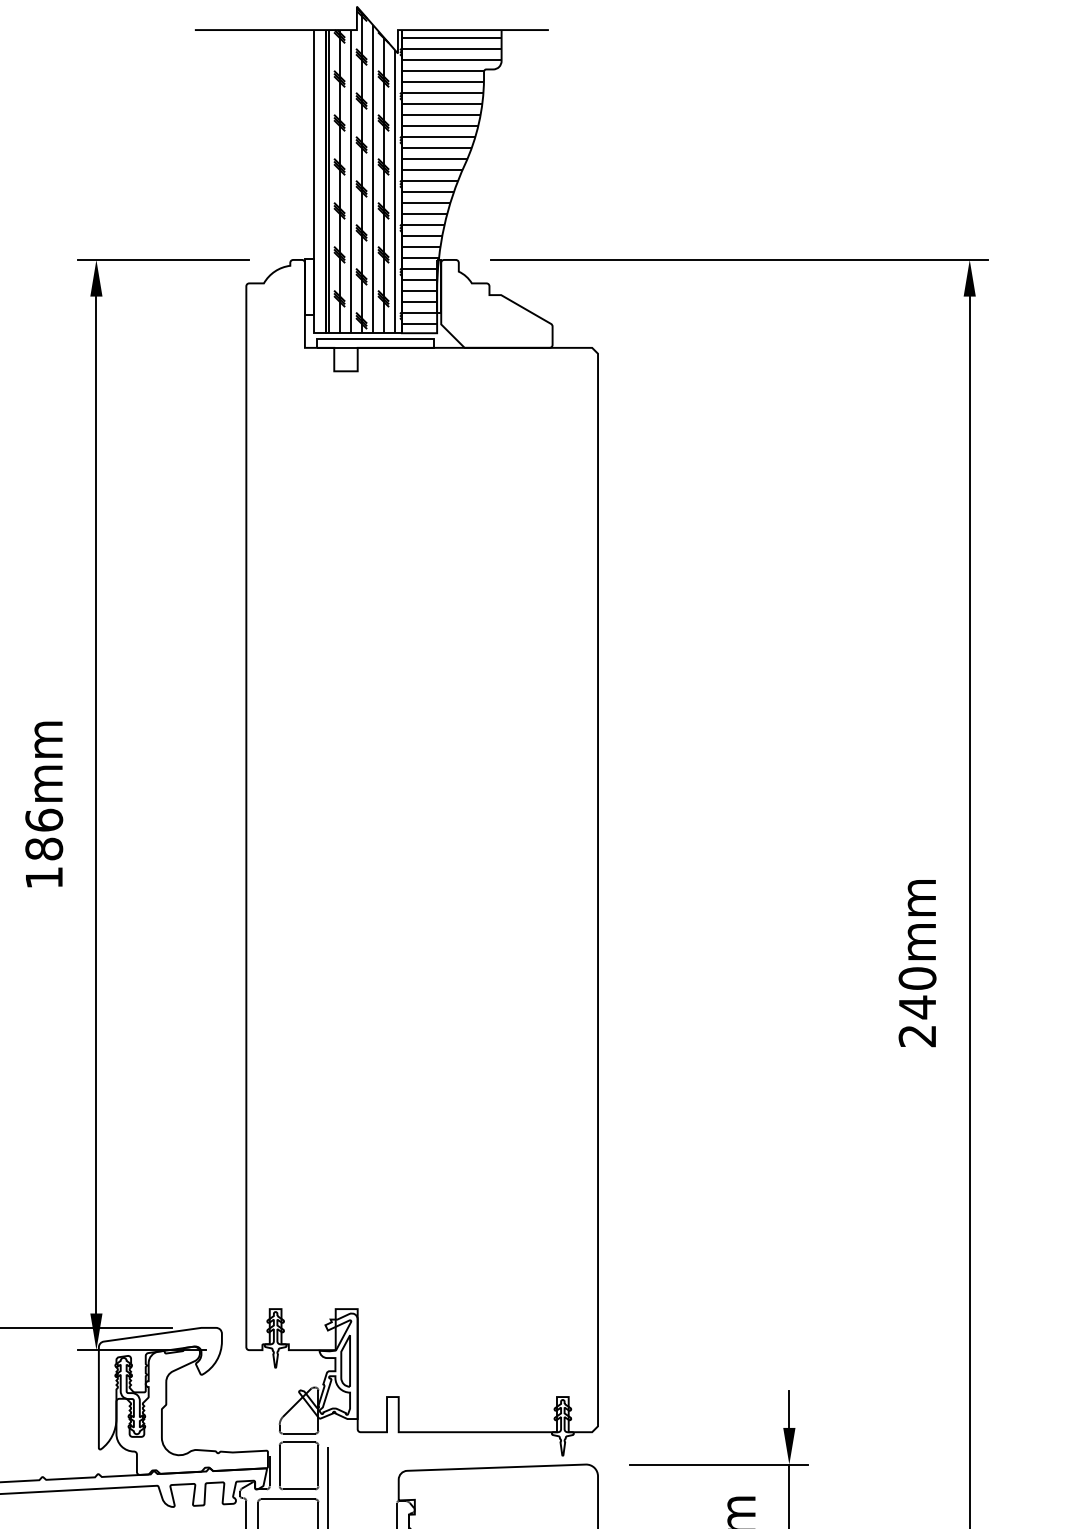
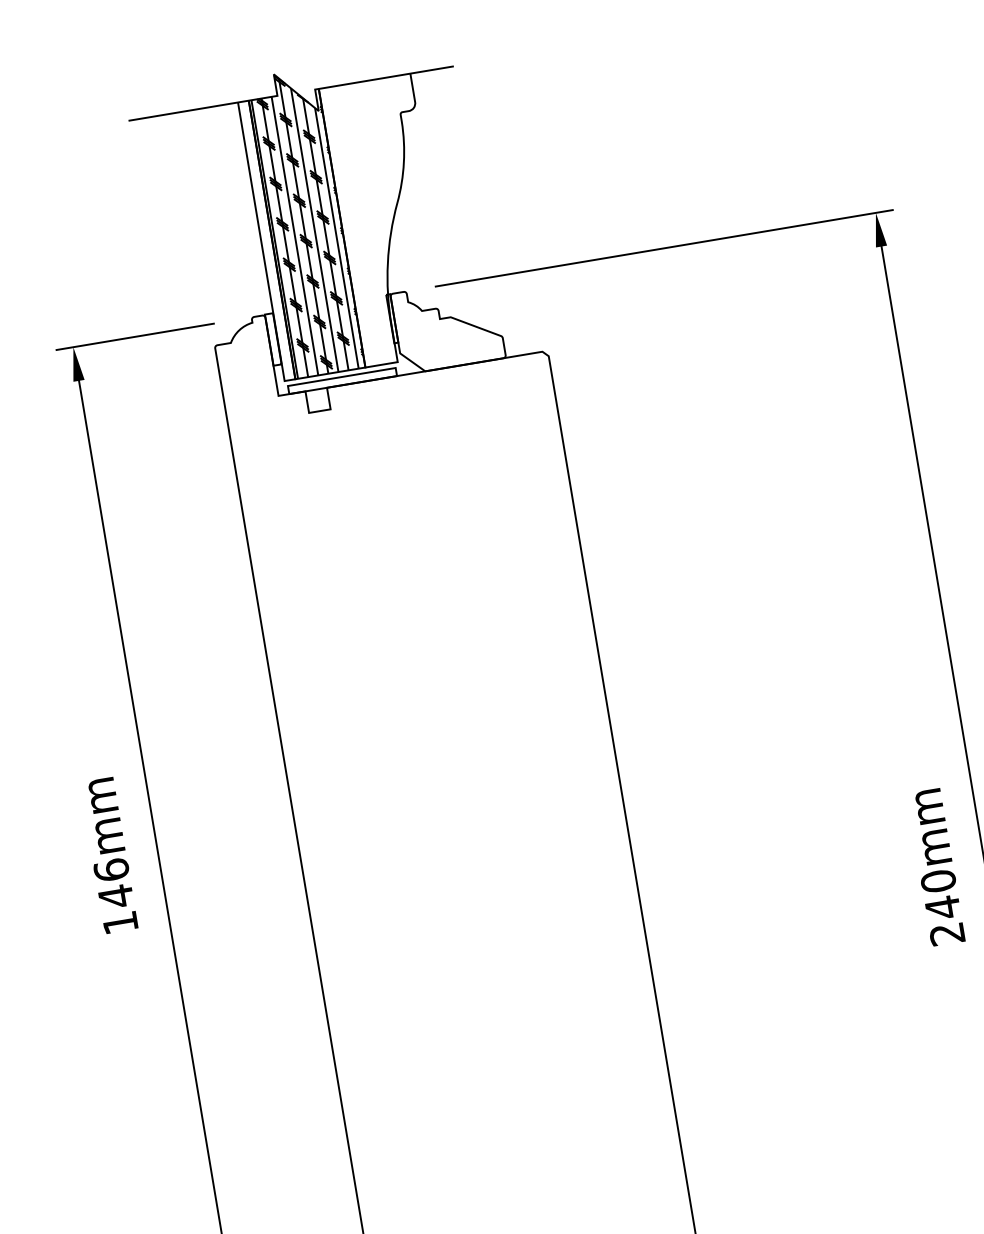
hatch: (451, 180) -> (387, 219), removed
text: (44, 849) -> (116, 896), 186mm -> 146mm

